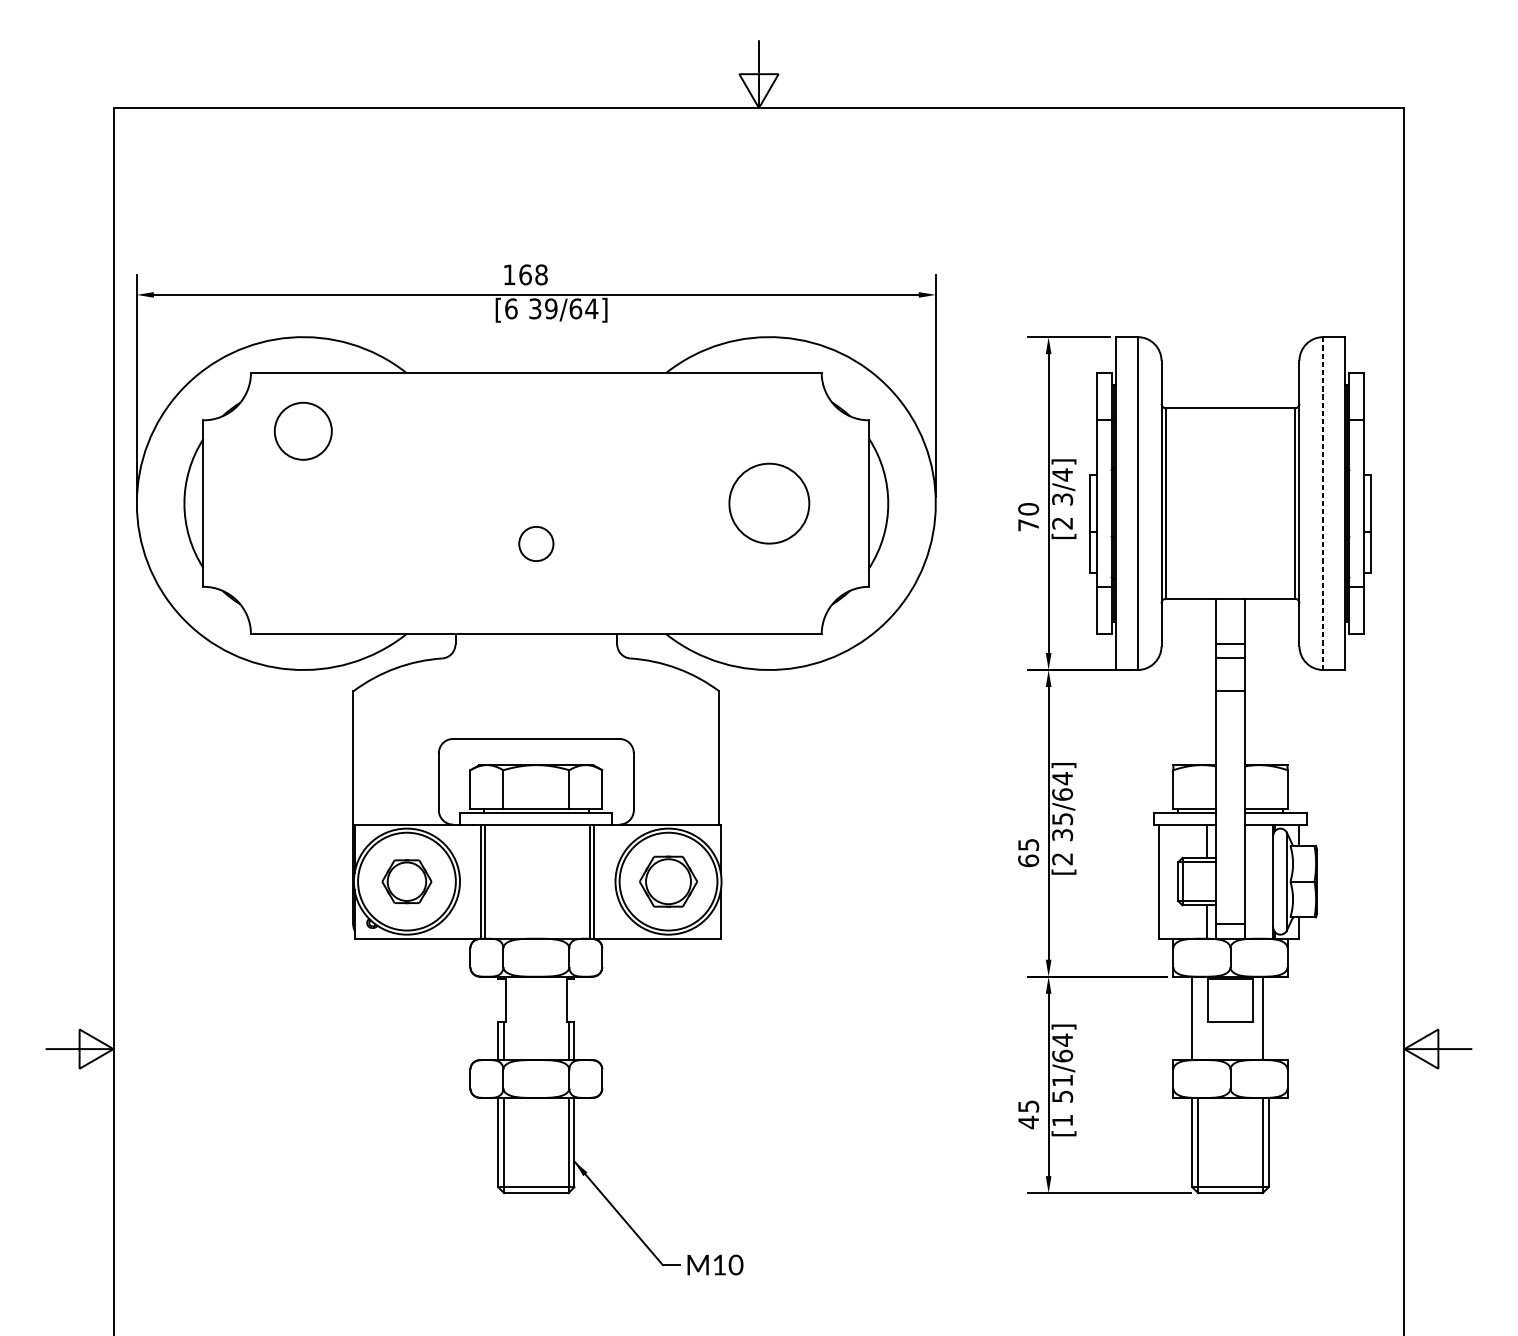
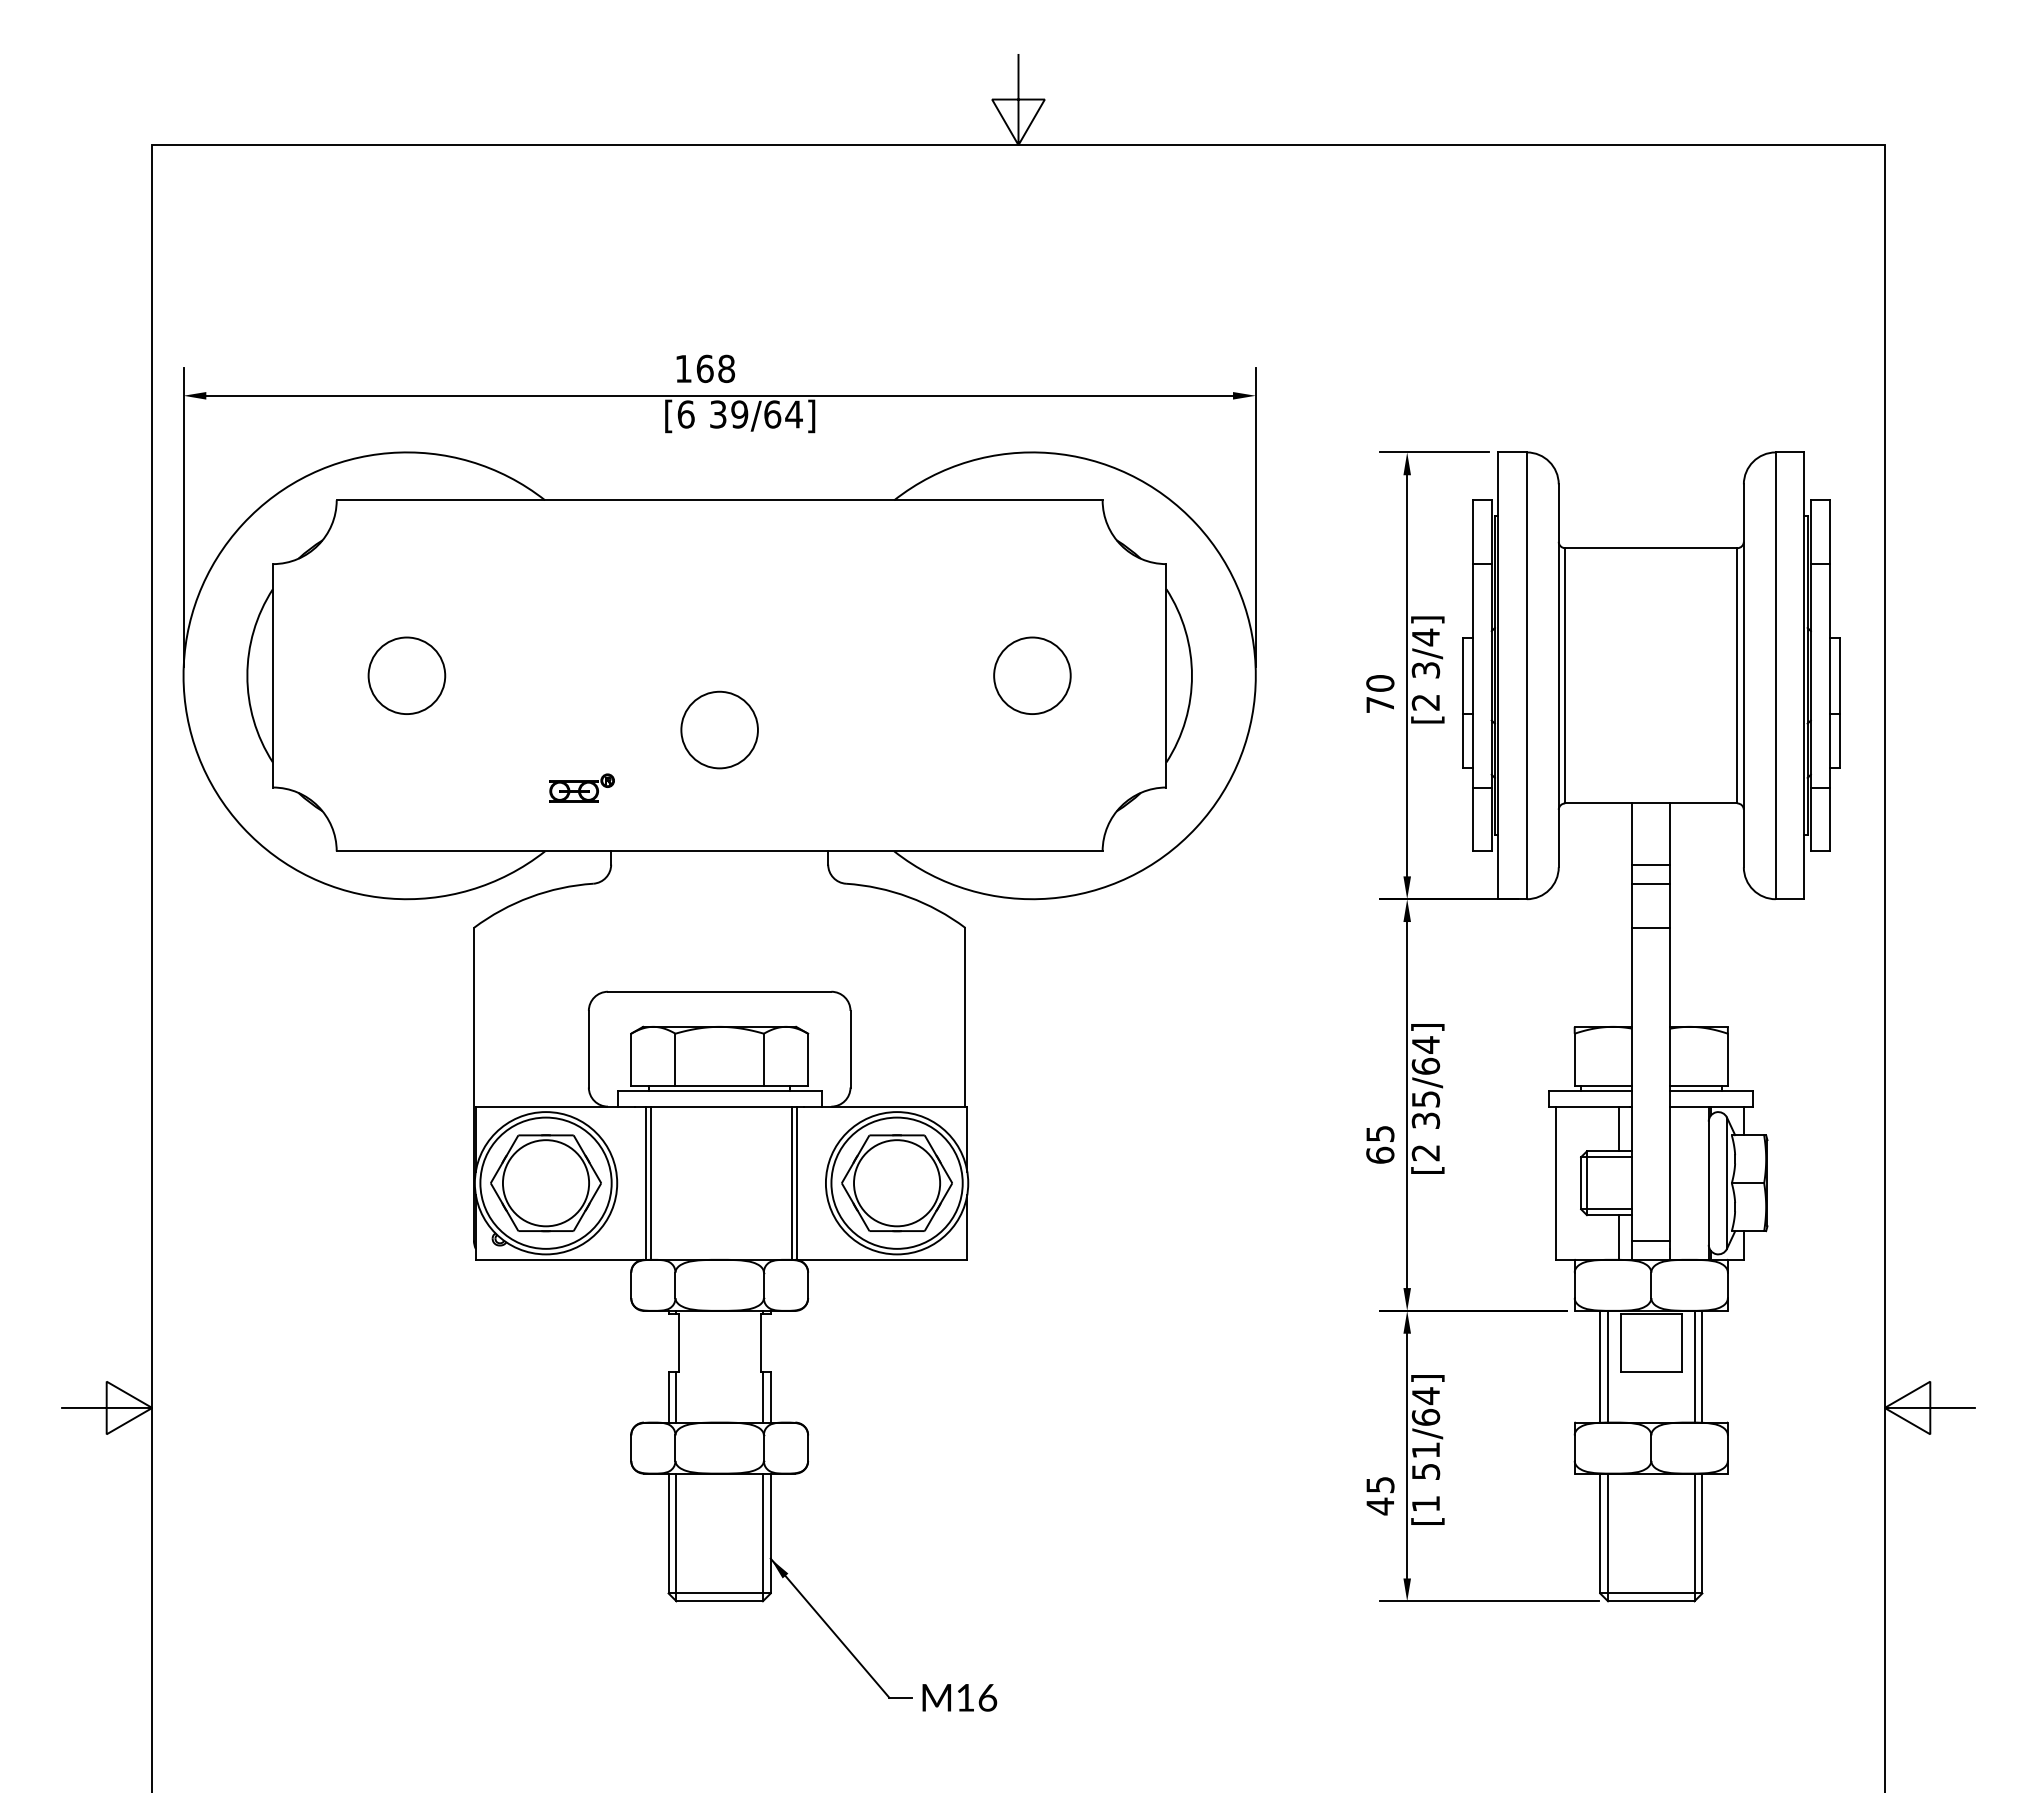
circle: (302, 431) -> (406, 675), moved
circle: (769, 503) -> (1032, 675), size x0.71
line: (1323, 504) -> (1775, 676), dashed -> solid
circle: (536, 543) -> (719, 729), size x1.67
part: (433, 586) -> (581, 787), added
part: (406, 881) -> (545, 1183), size x1.67
part: (668, 881) -> (896, 1183), size x1.43
line: (1197, 1018) -> (1607, 1366), added
line: (1268, 1018) -> (1702, 1366), added
text: (735, 1264) -> (987, 1697), M10 -> M16

